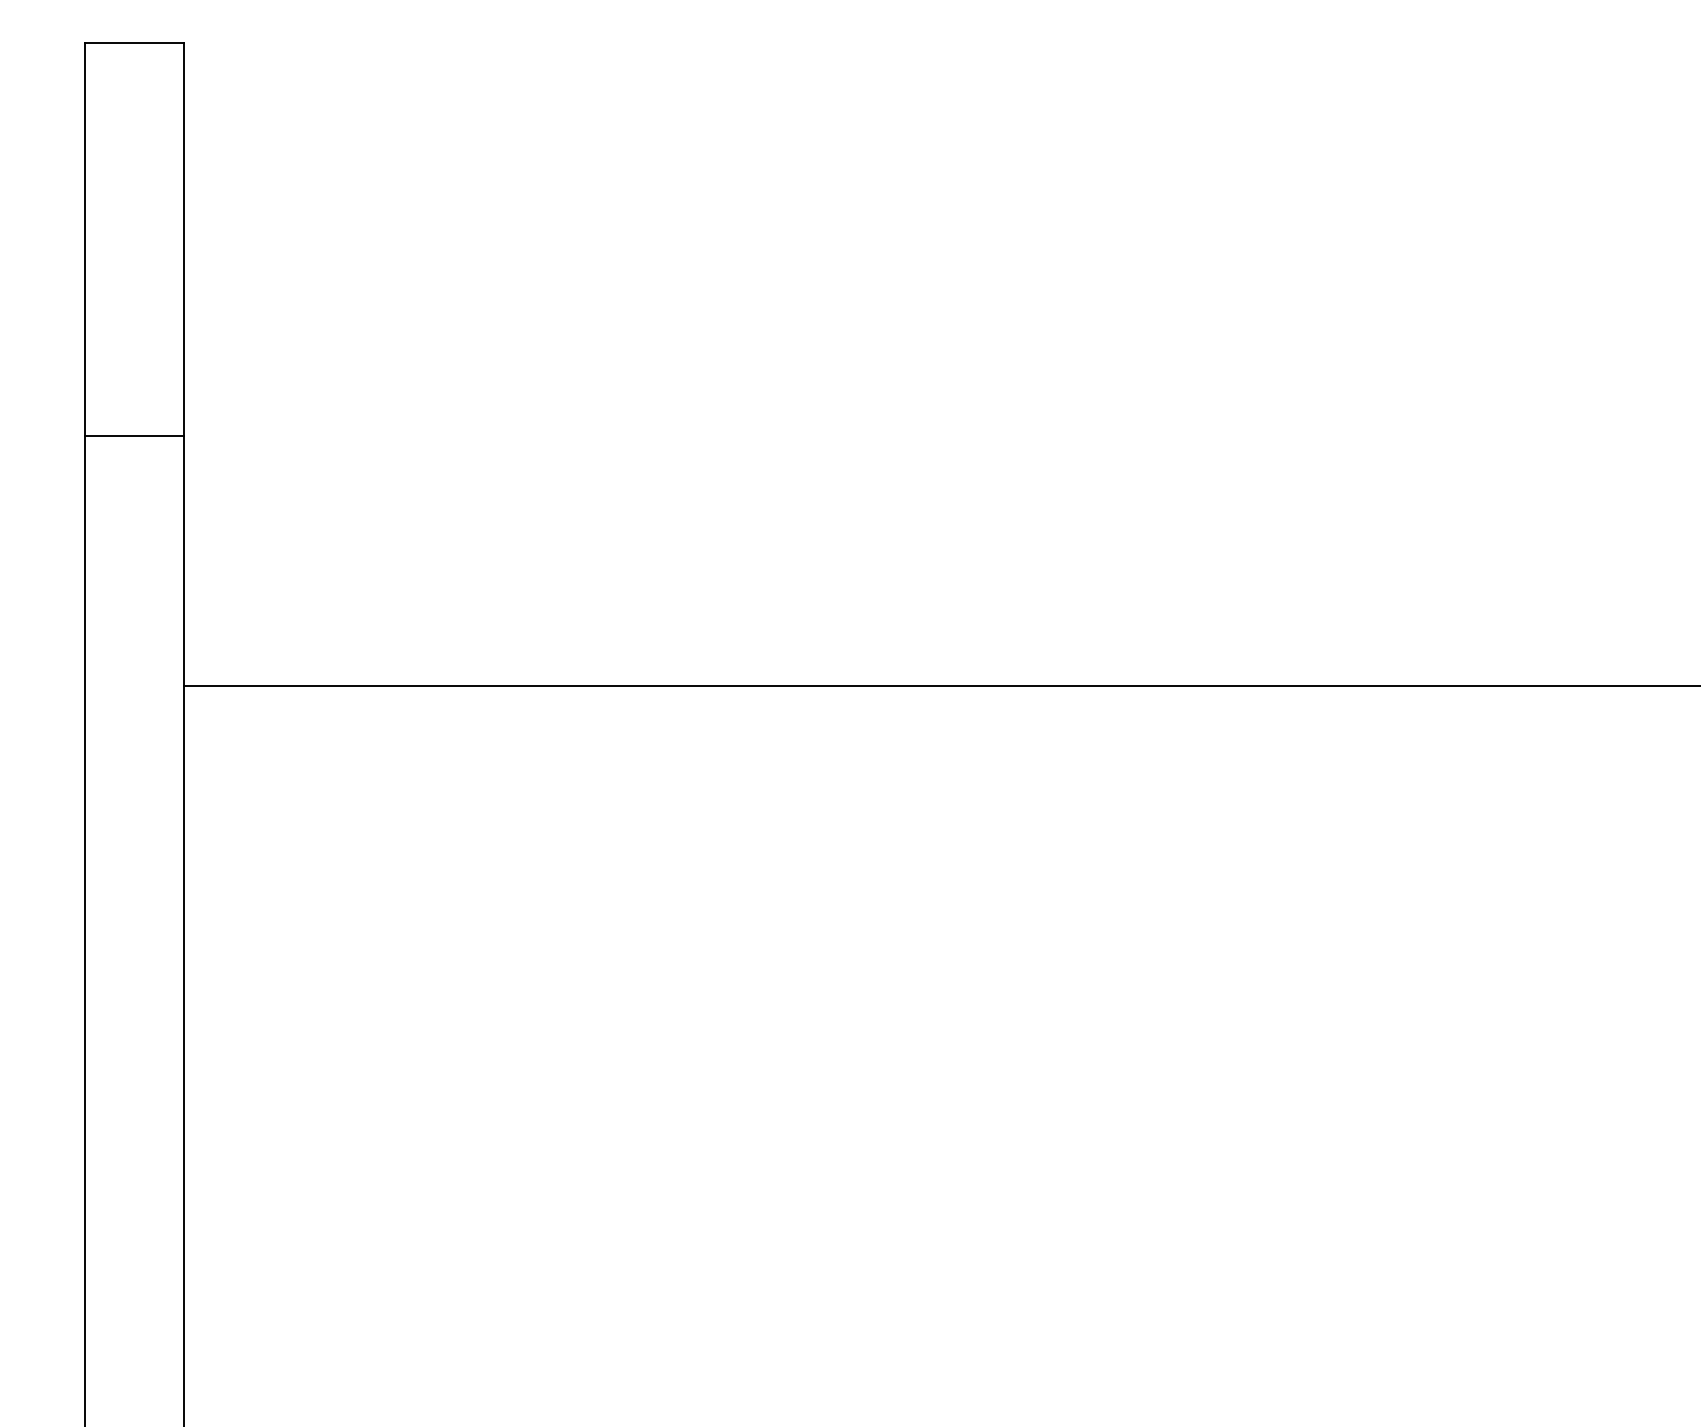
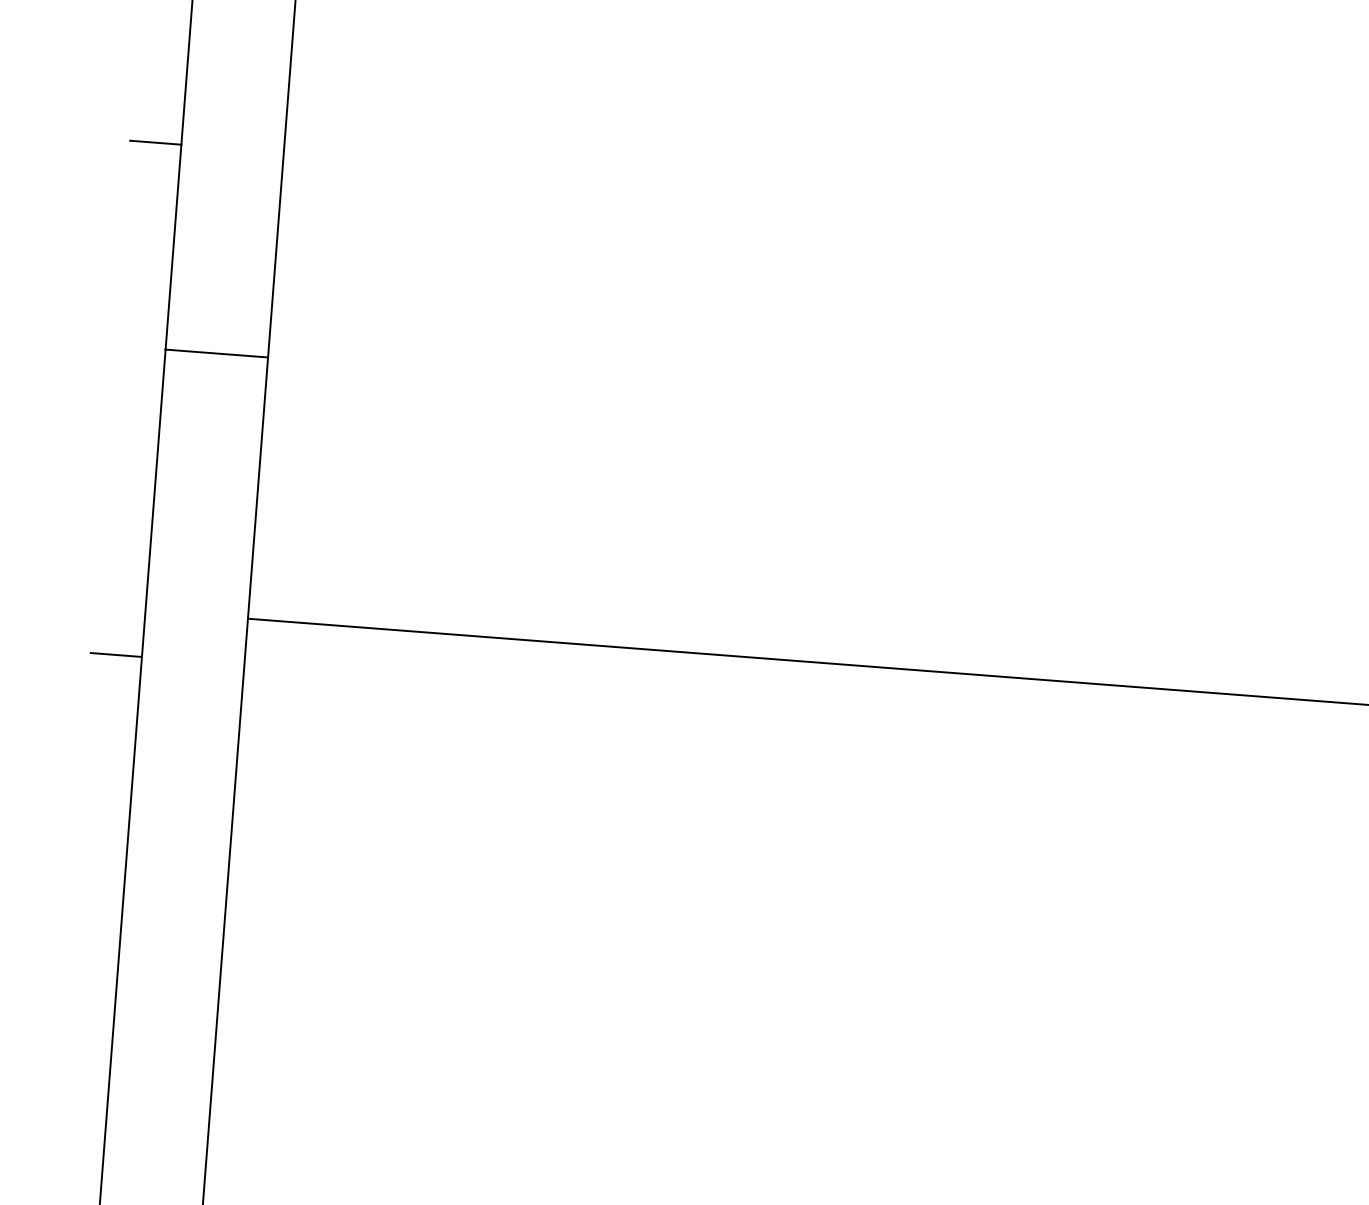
line: (60, 239) -> (155, 142), added
line: (60, 730) -> (115, 655), added

